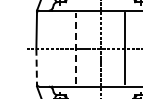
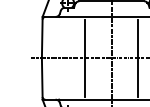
line: (76, 48) -> (85, 58), dashed -> solid
line: (36, 68) -> (42, 79), dashed -> solid

